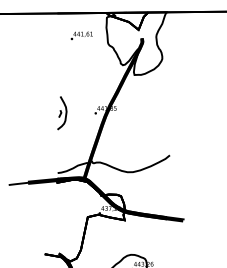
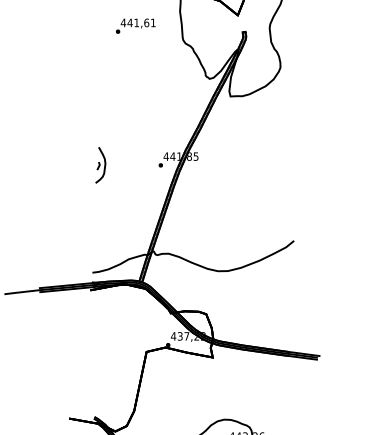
part: (62, 113) -> (101, 165), size x0.6

